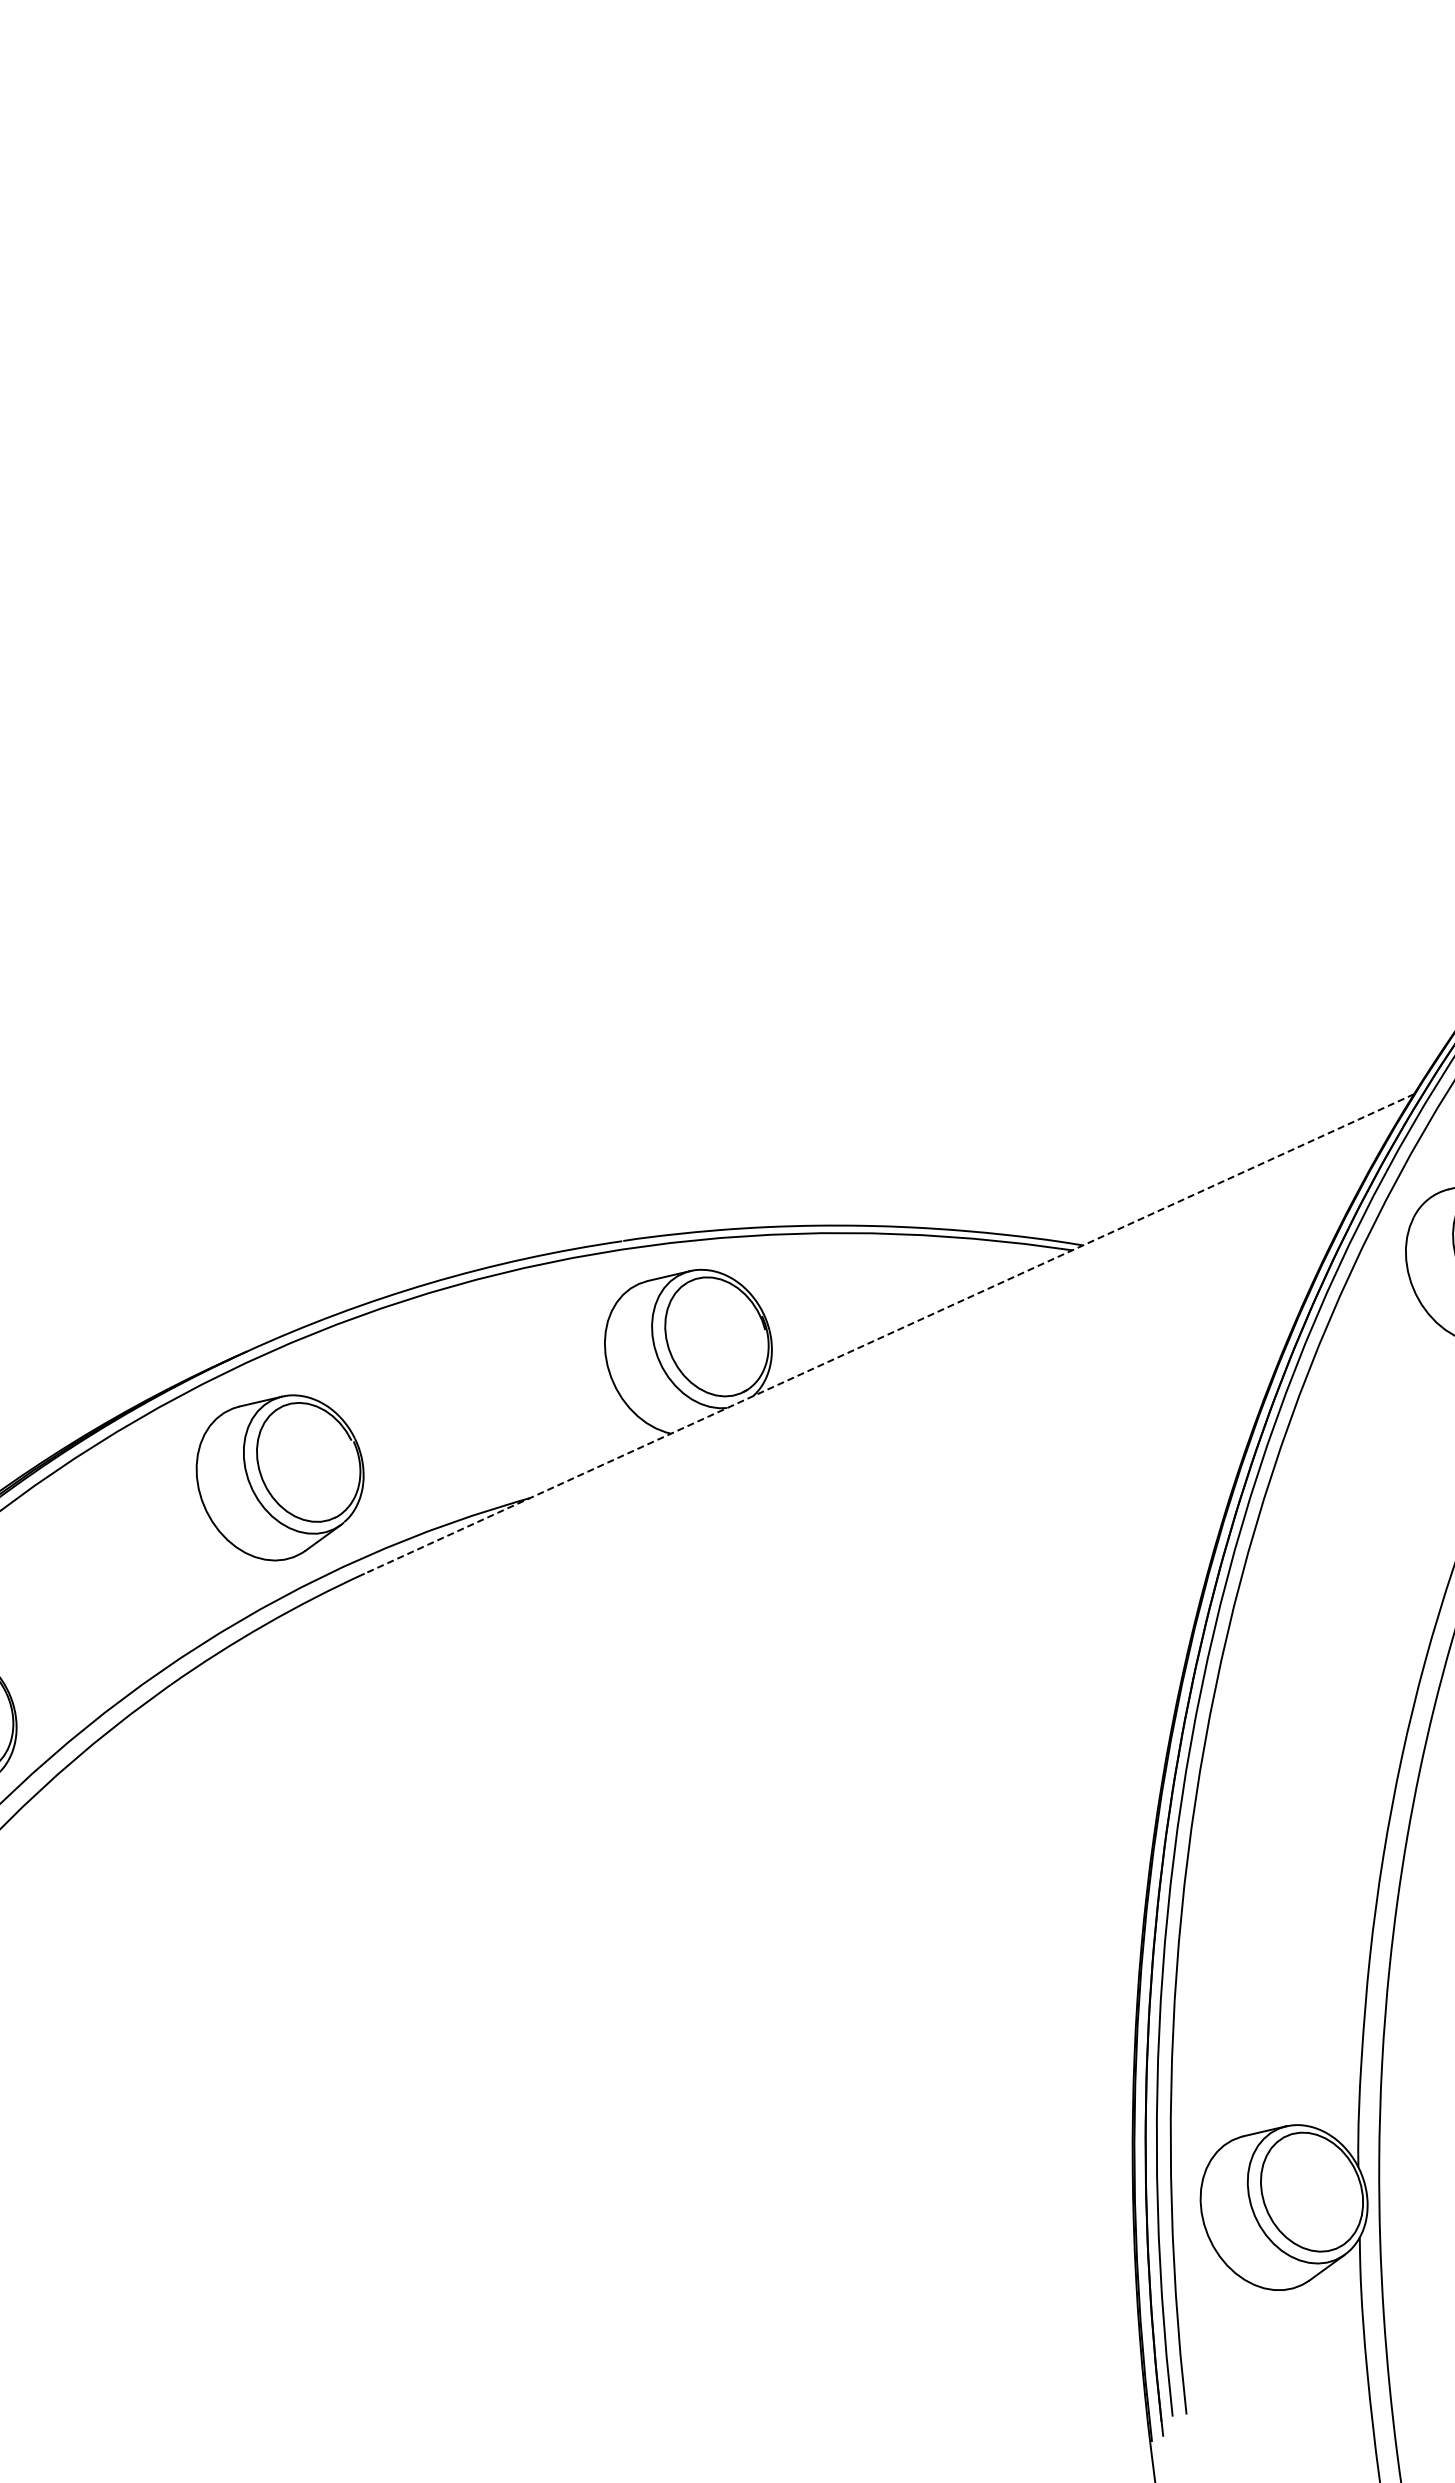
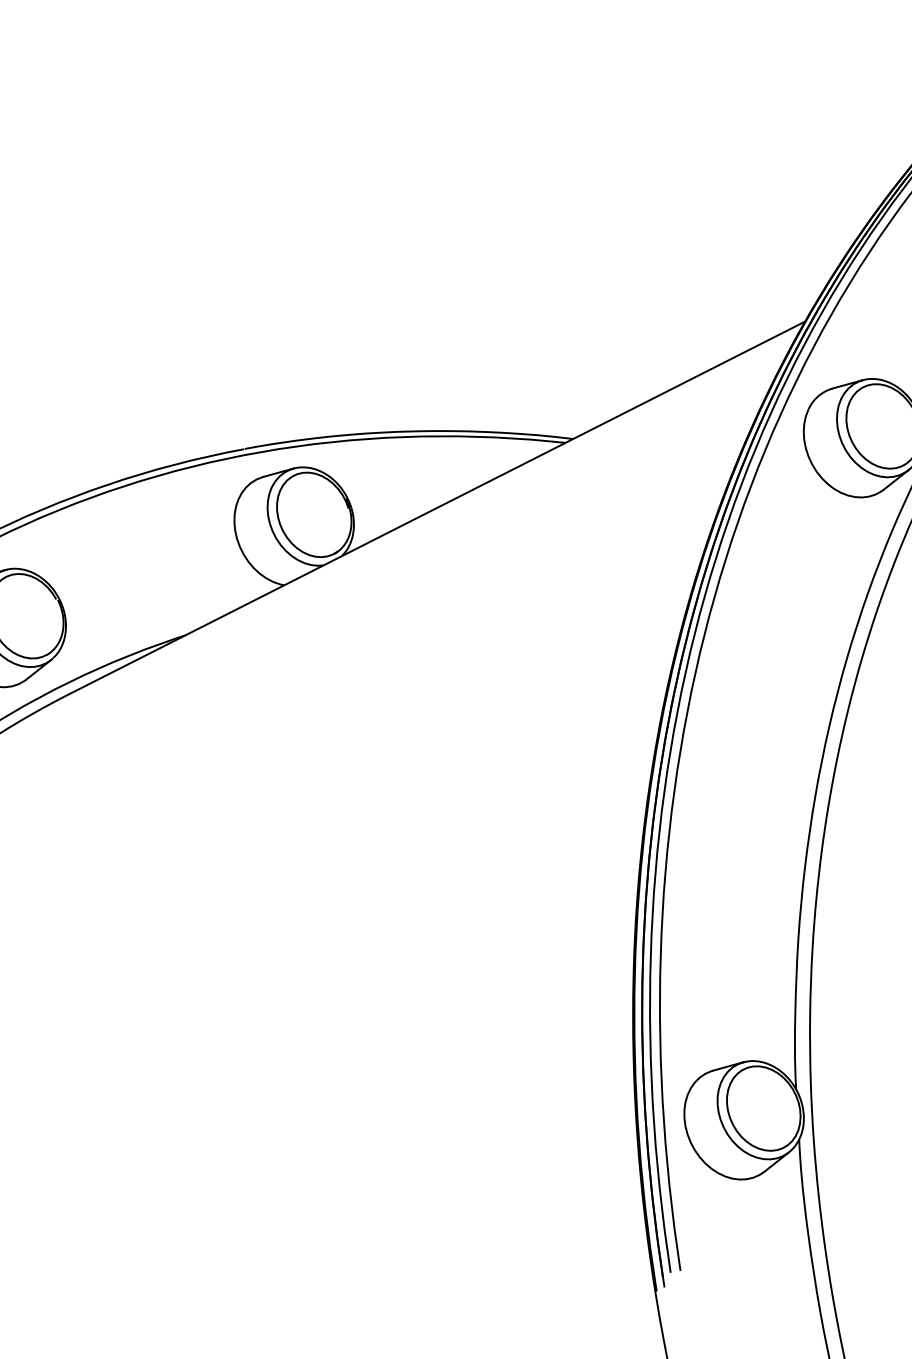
line: (889, 1333) -> (437, 507), dashed -> solid

